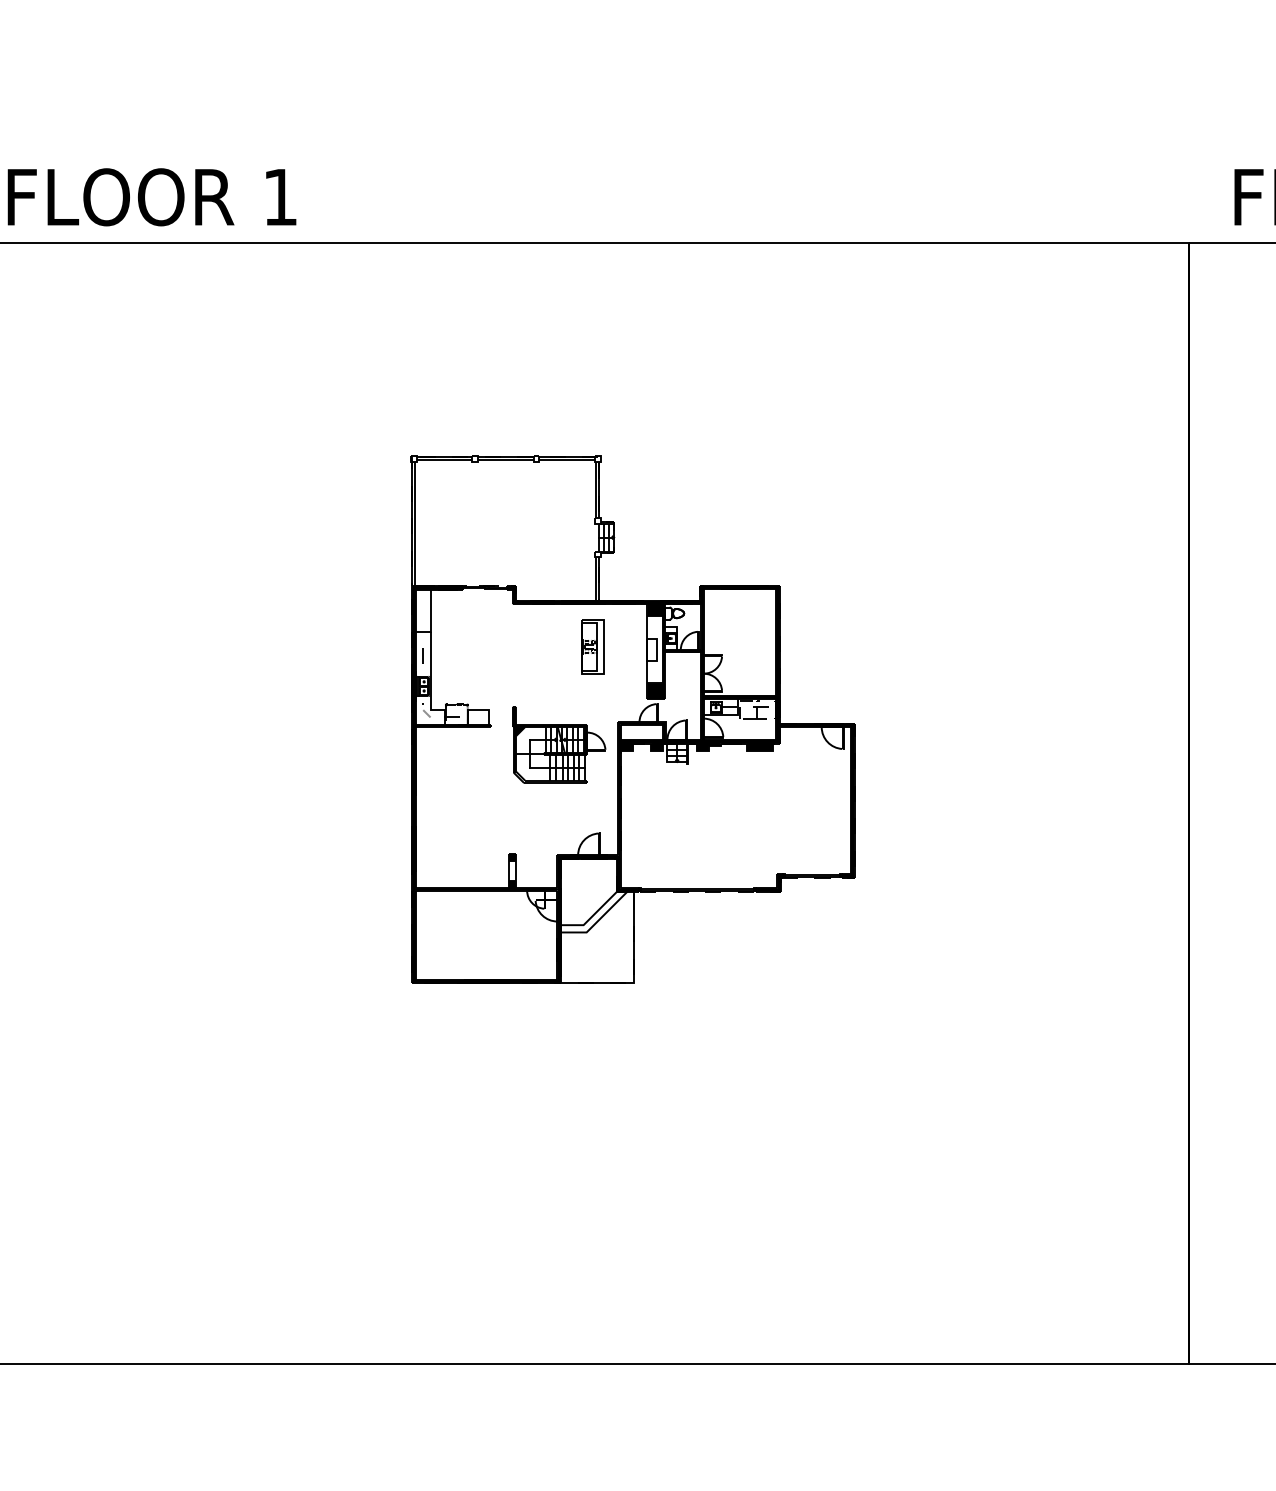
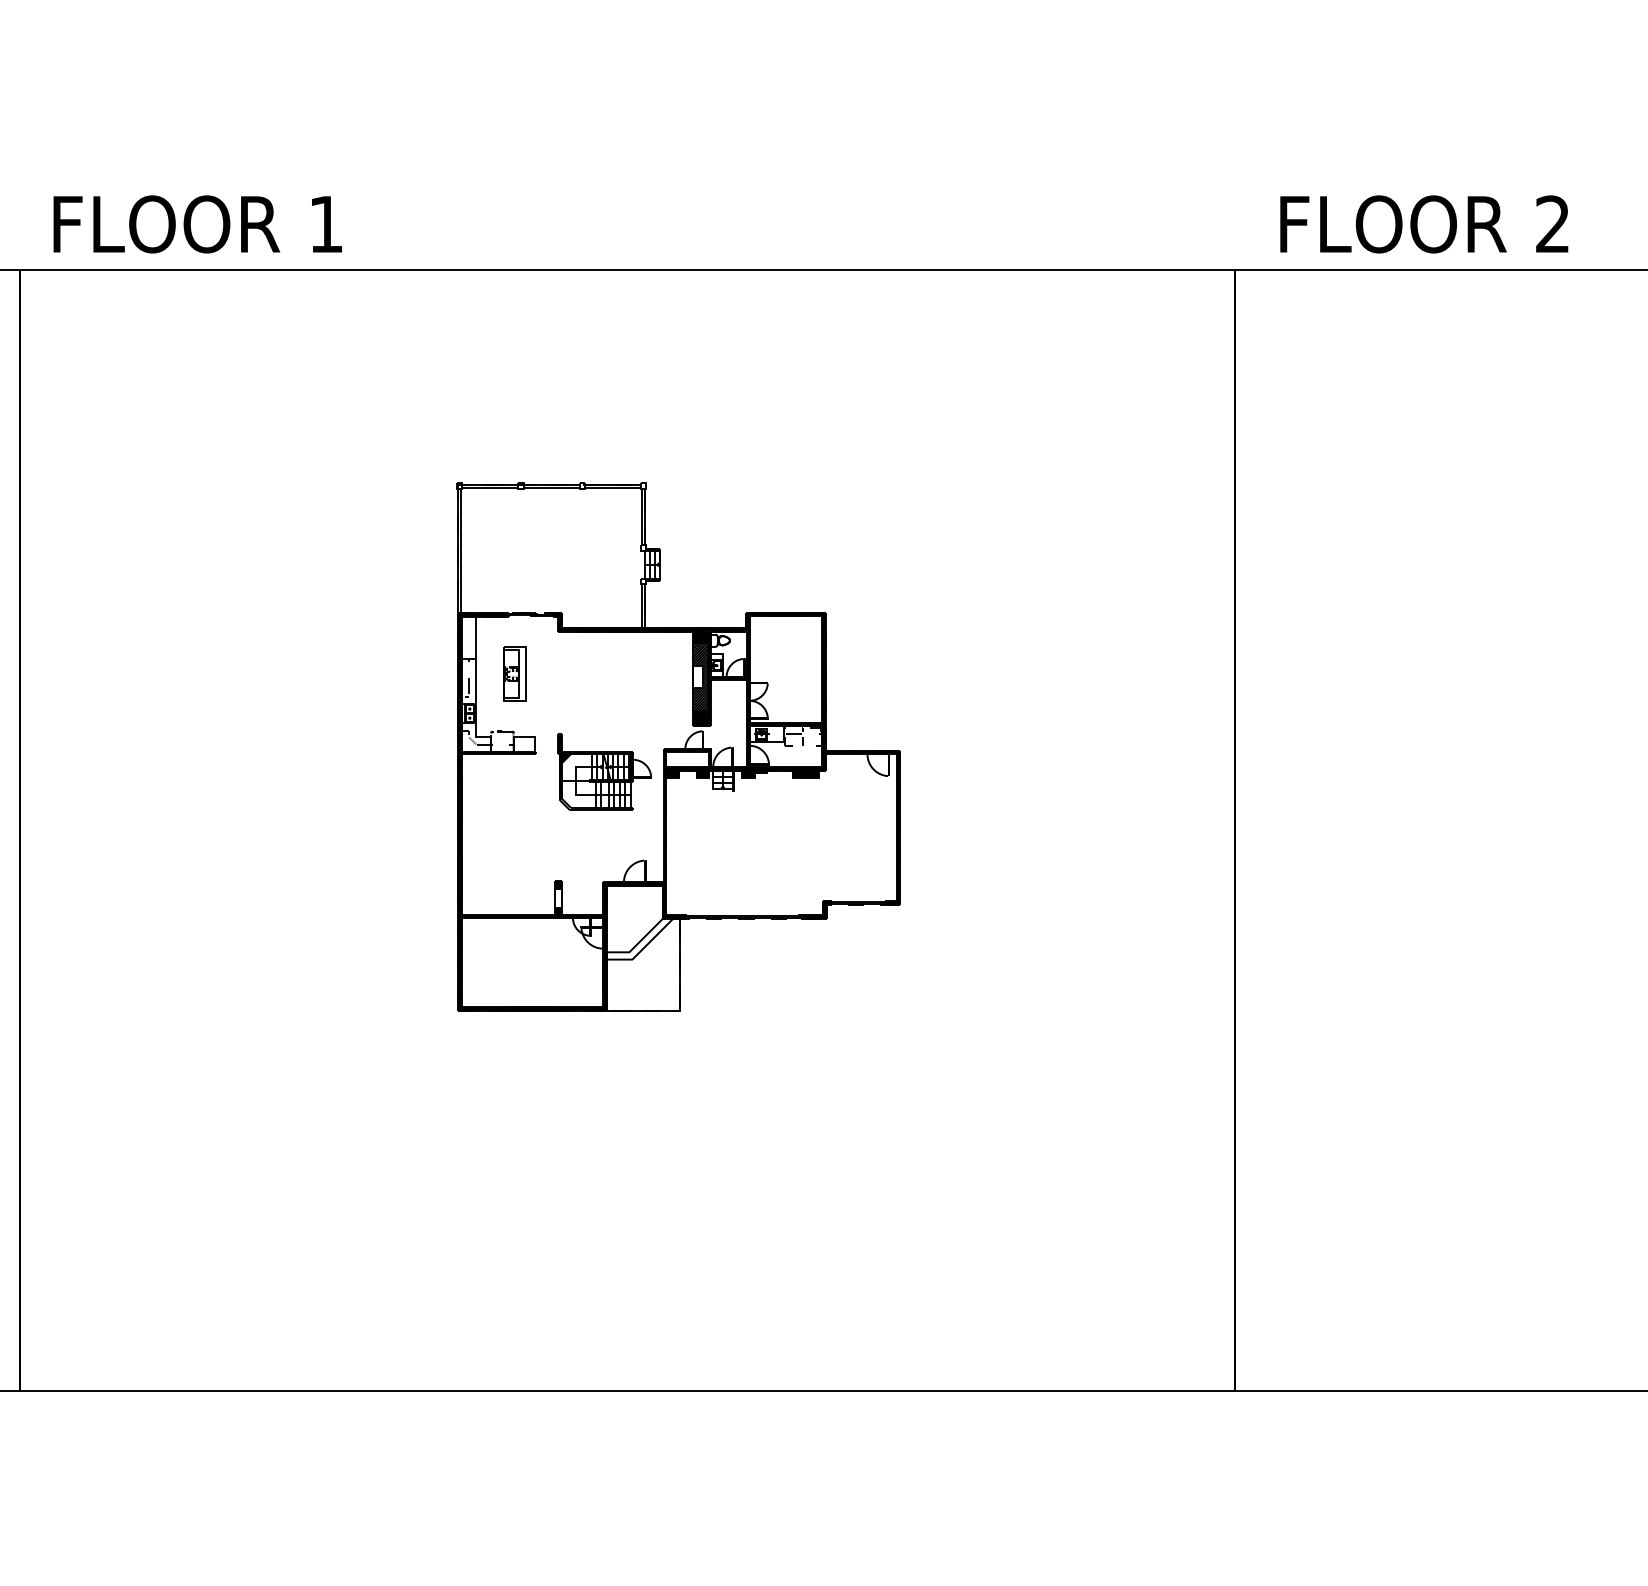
part: (592, 646) -> (514, 673), moved
hatch: (654, 649) -> (700, 676), added

